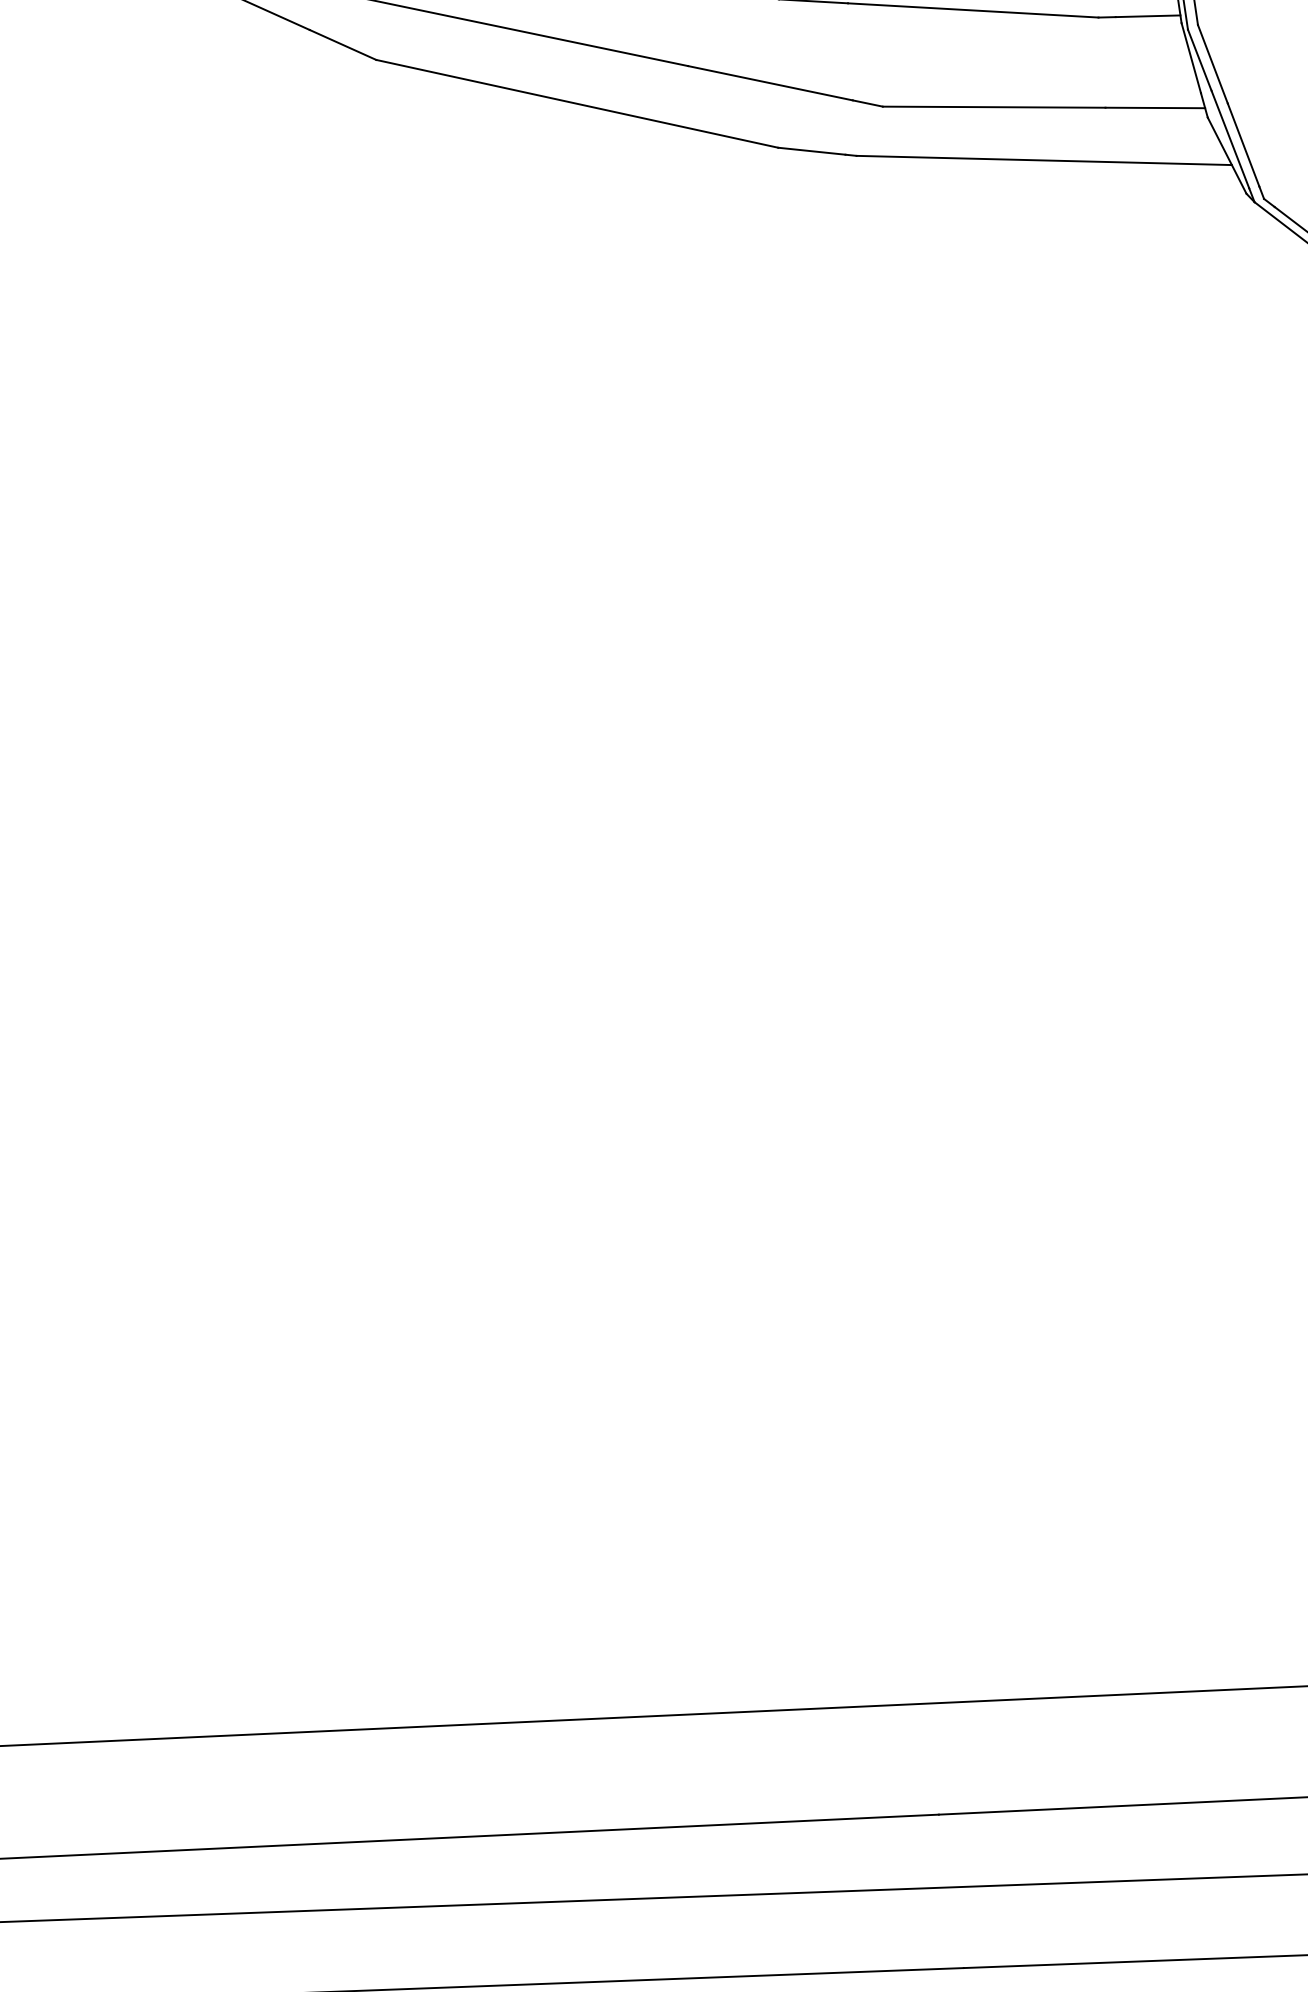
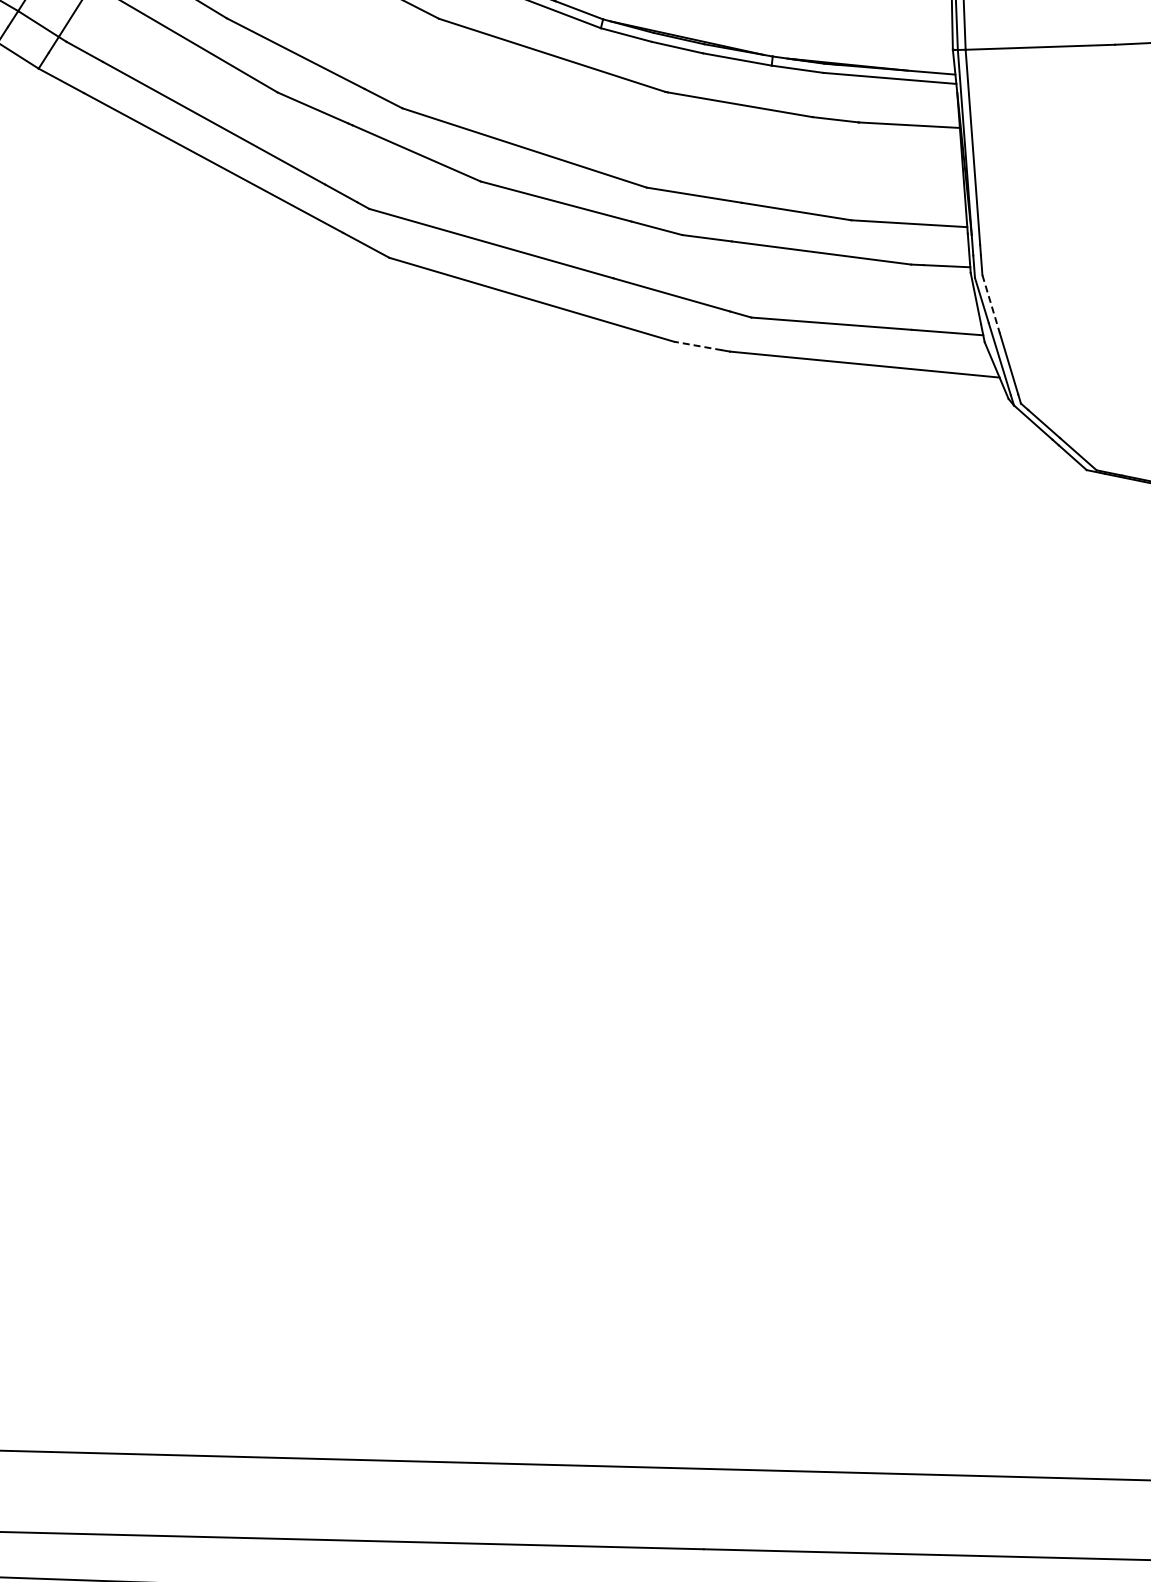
line: (1213, 64) -> (991, 304), solid -> dashed
line: (810, 150) -> (697, 345), solid -> dashed

